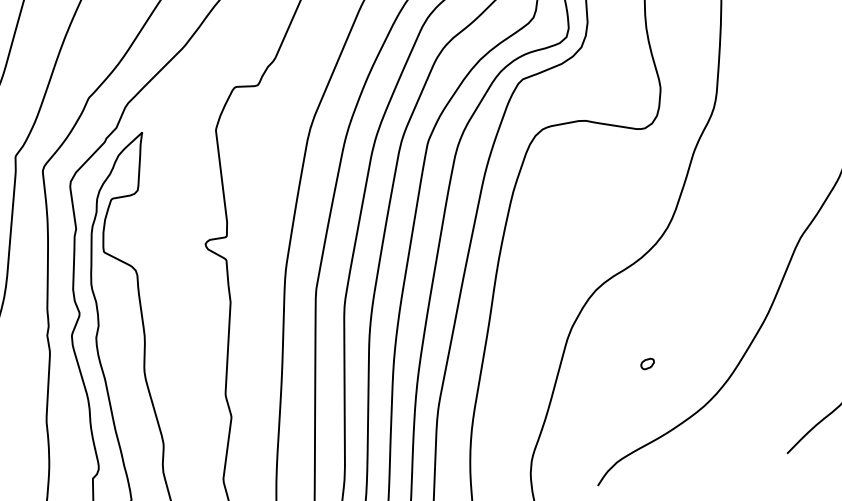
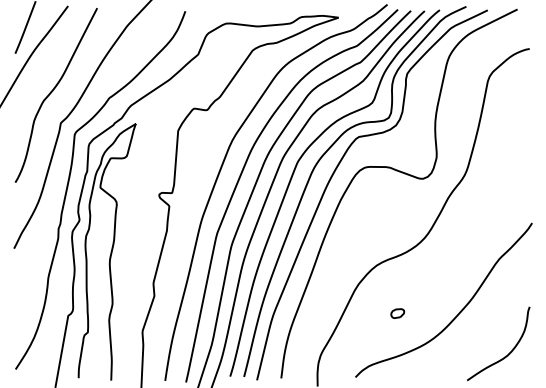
part: (647, 364) -> (397, 313), size x1.67

